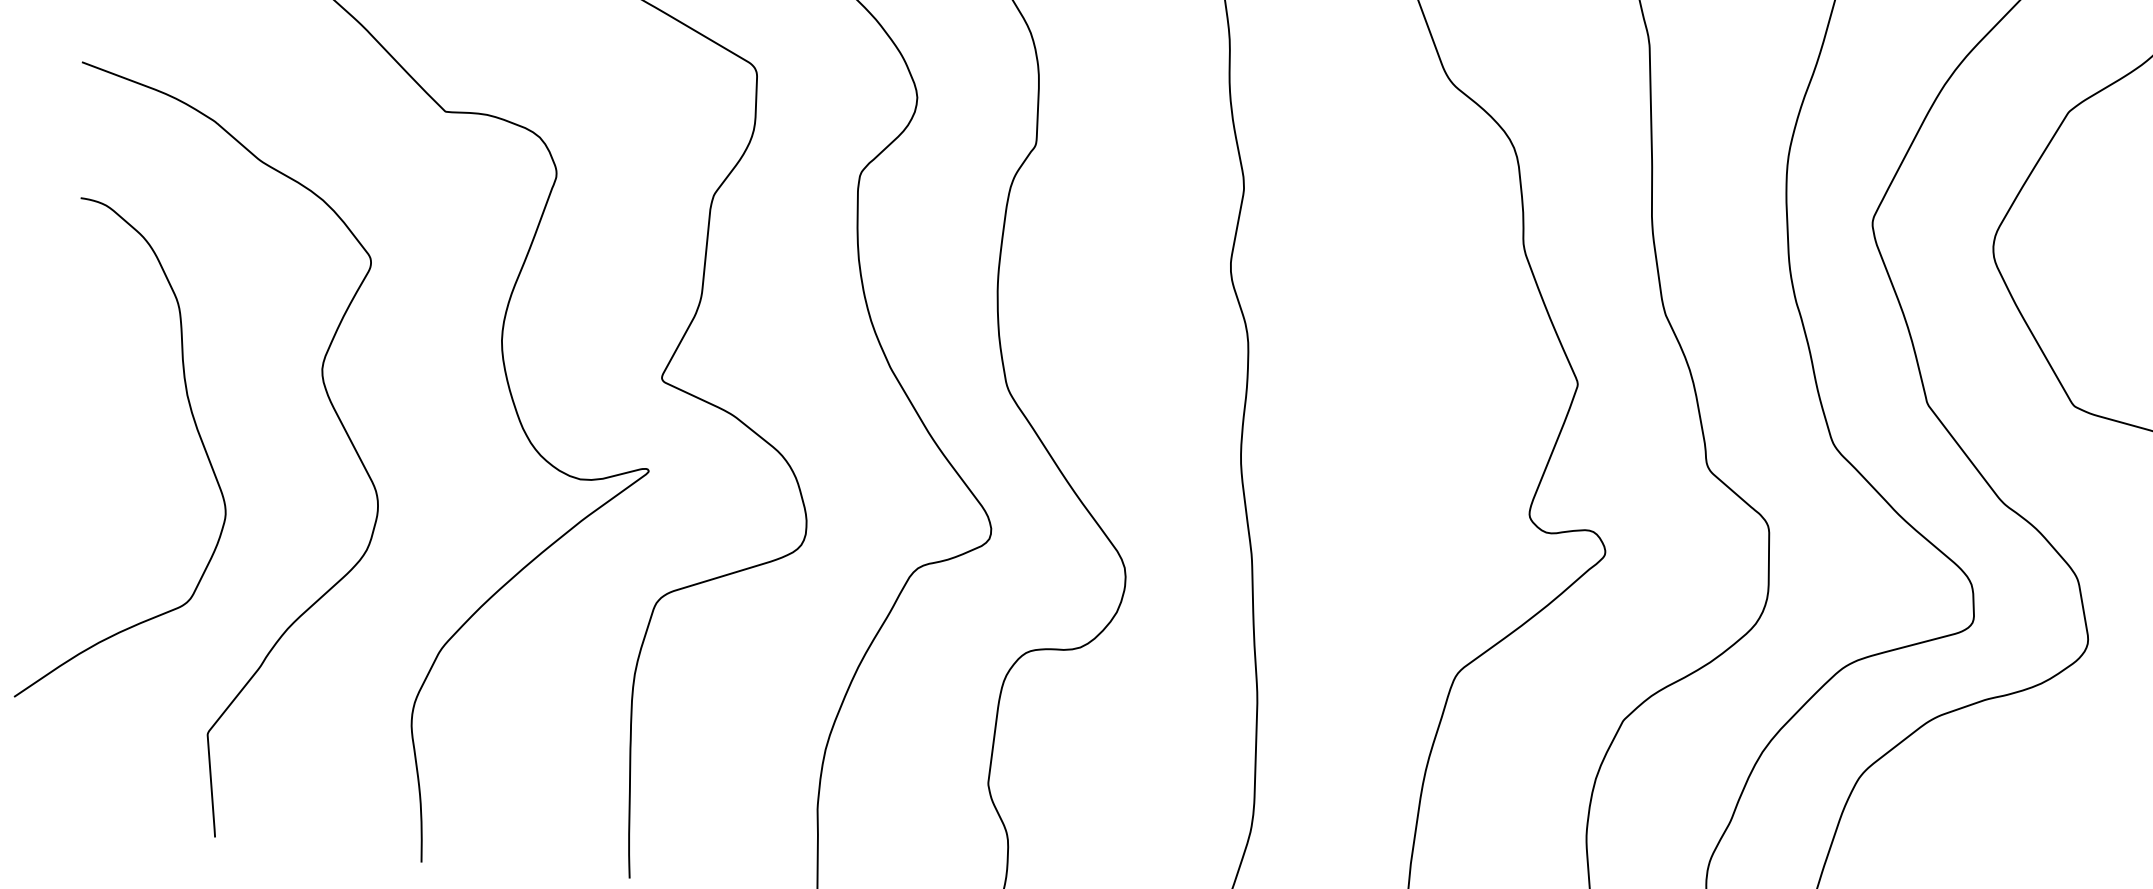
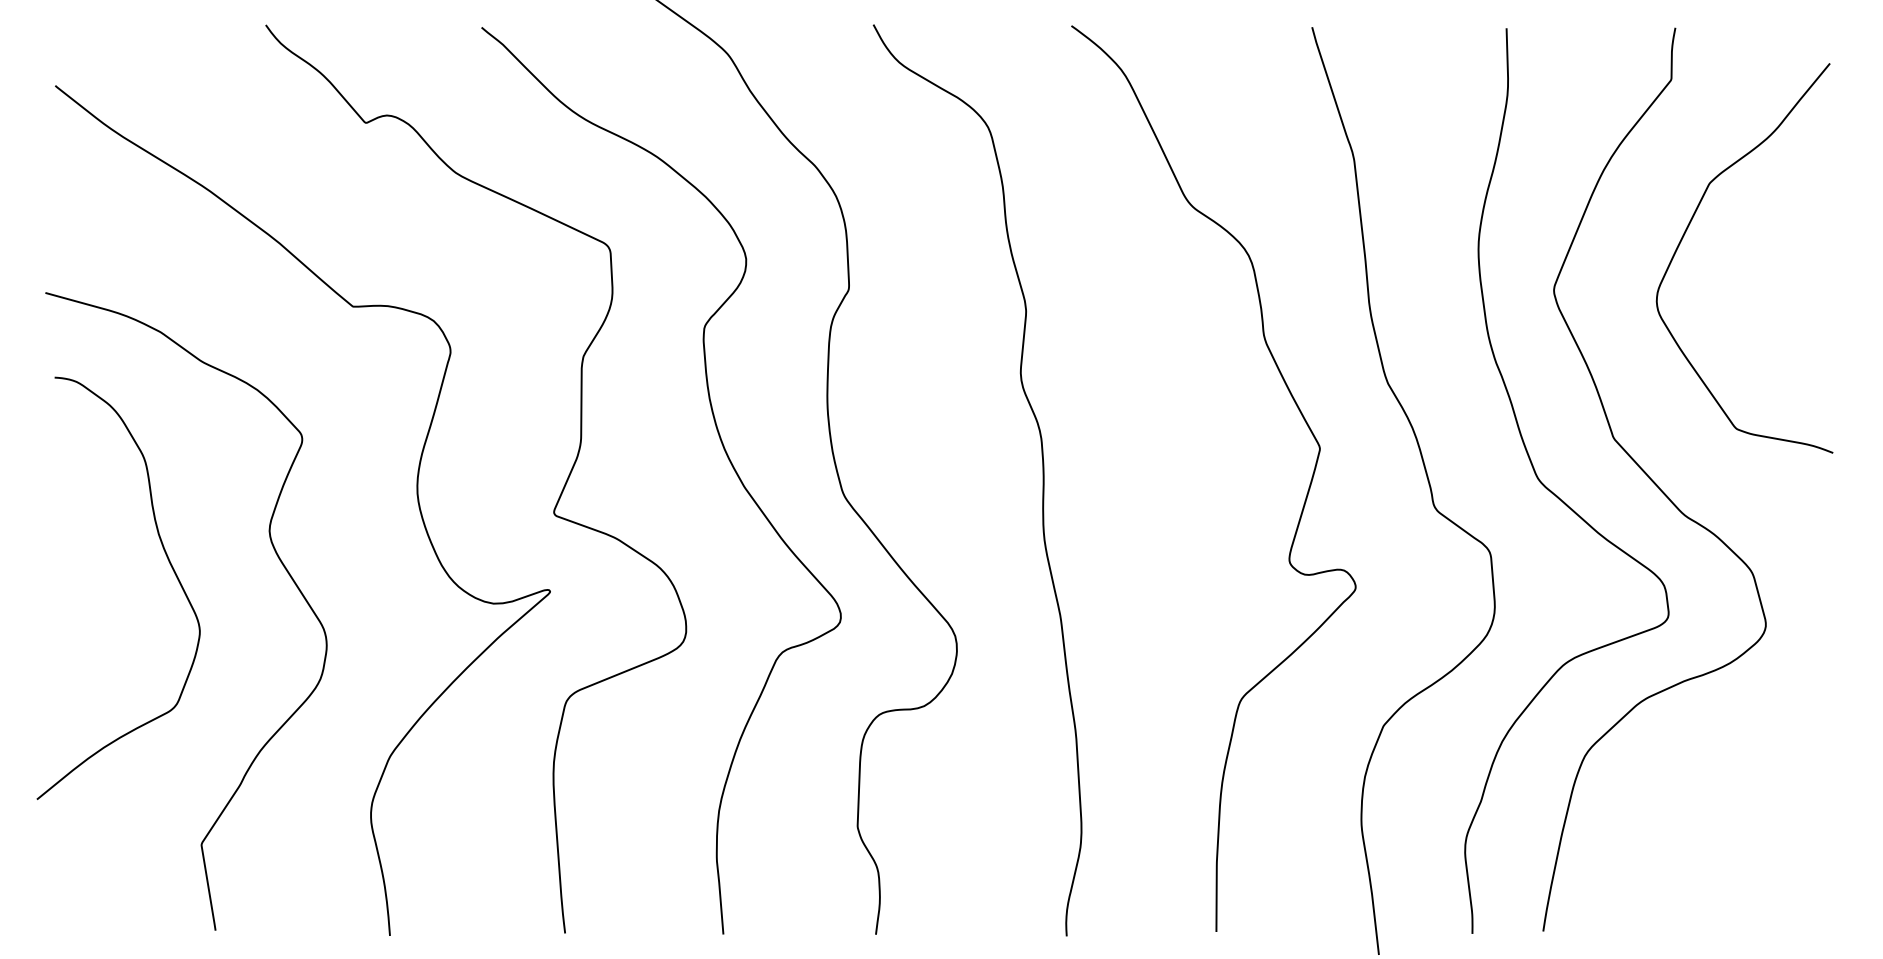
curve: (195, 428) -> (168, 561), moved

